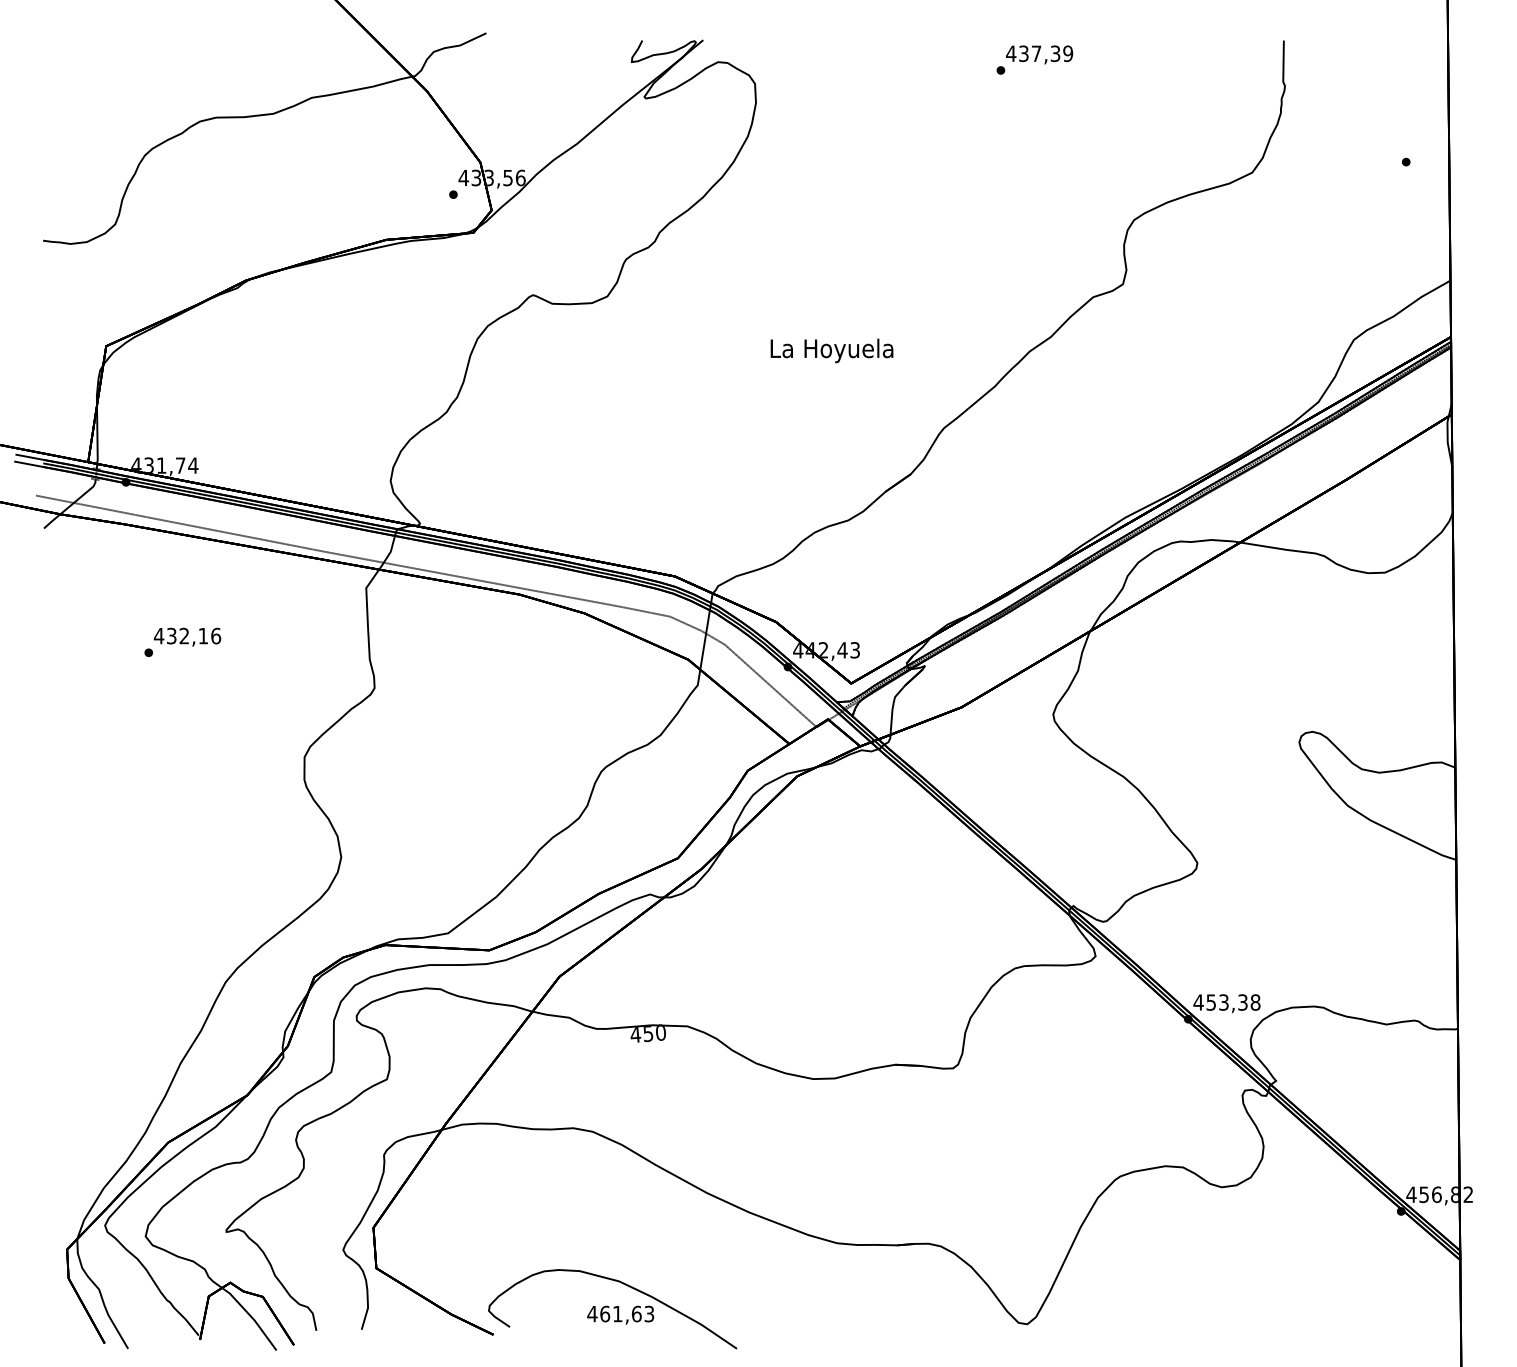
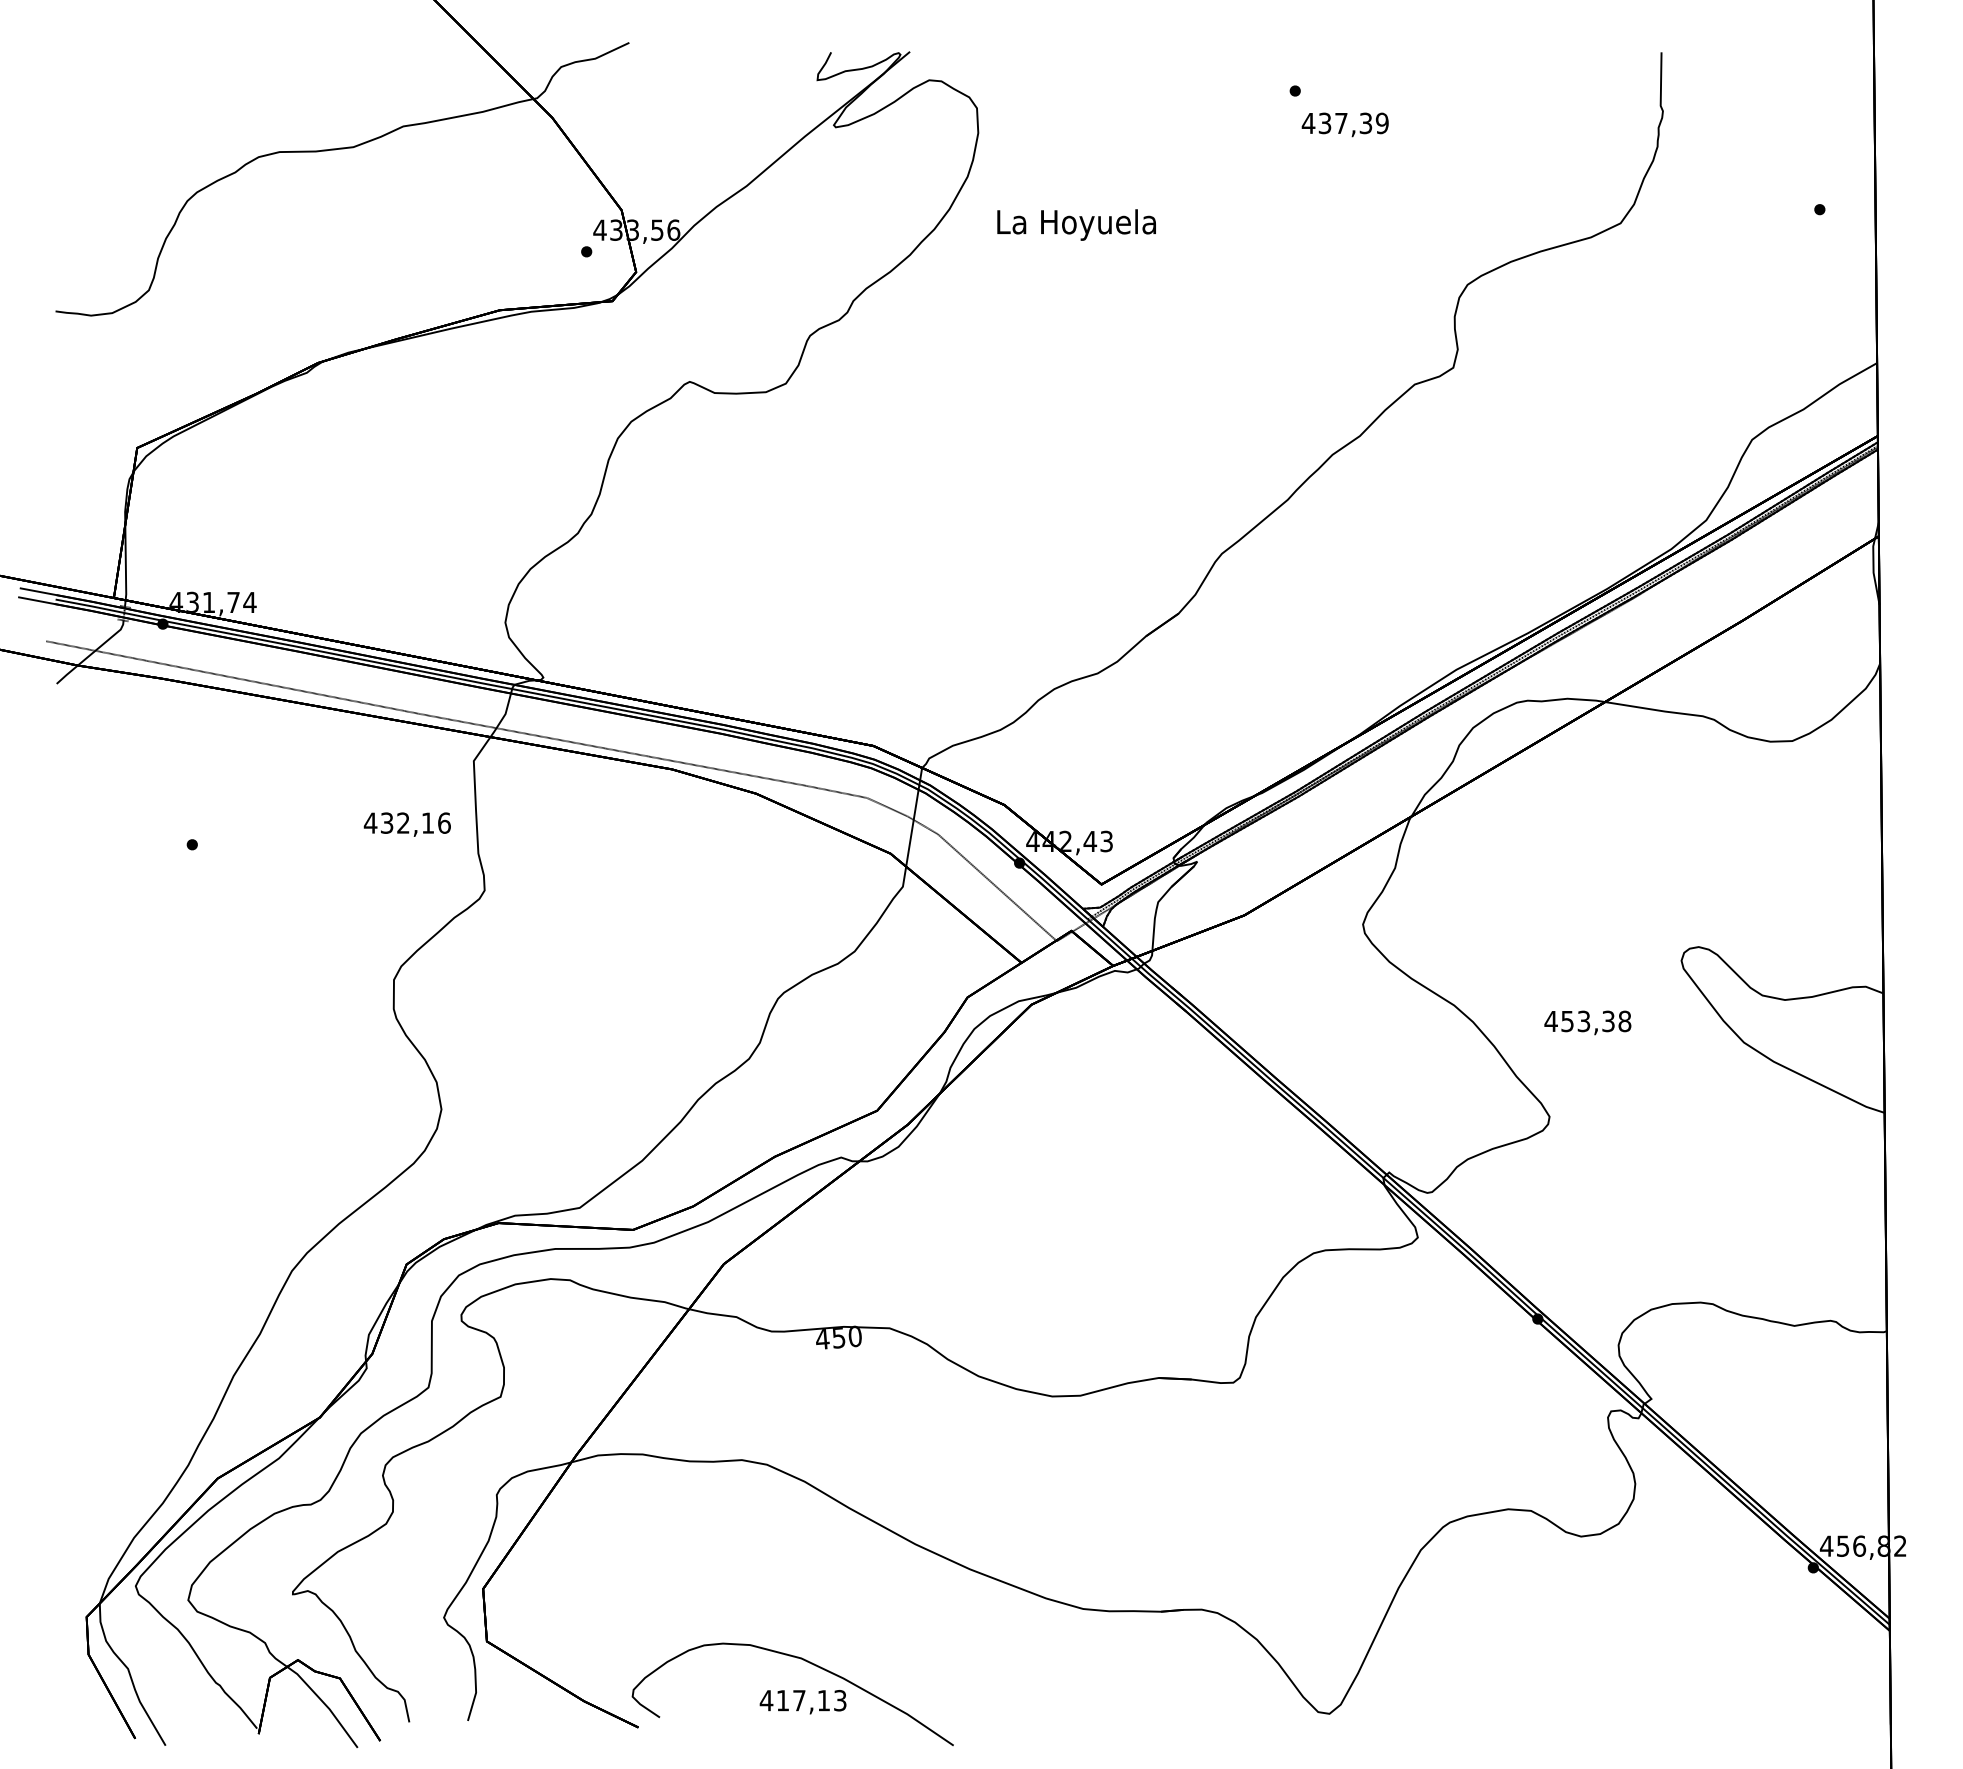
text: (1038, 54) -> (1344, 124), moved
text: (831, 350) -> (1076, 224), moved
text: (186, 637) -> (406, 824), moved
text: (1226, 1003) -> (1587, 1022), moved
text: (620, 1313) -> (803, 1700), 461,63 -> 417,13

